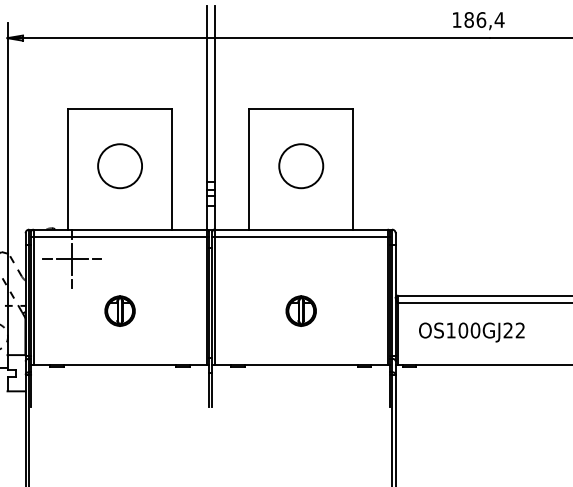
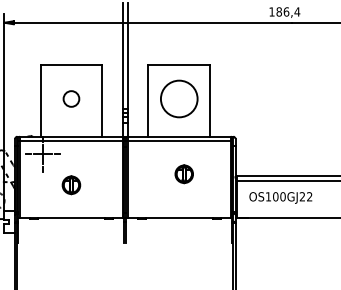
circle: (120, 165) -> (71, 98), size x0.6
circle: (301, 165) -> (179, 98), size x1.4
part: (299, 311) -> (183, 174), moved

